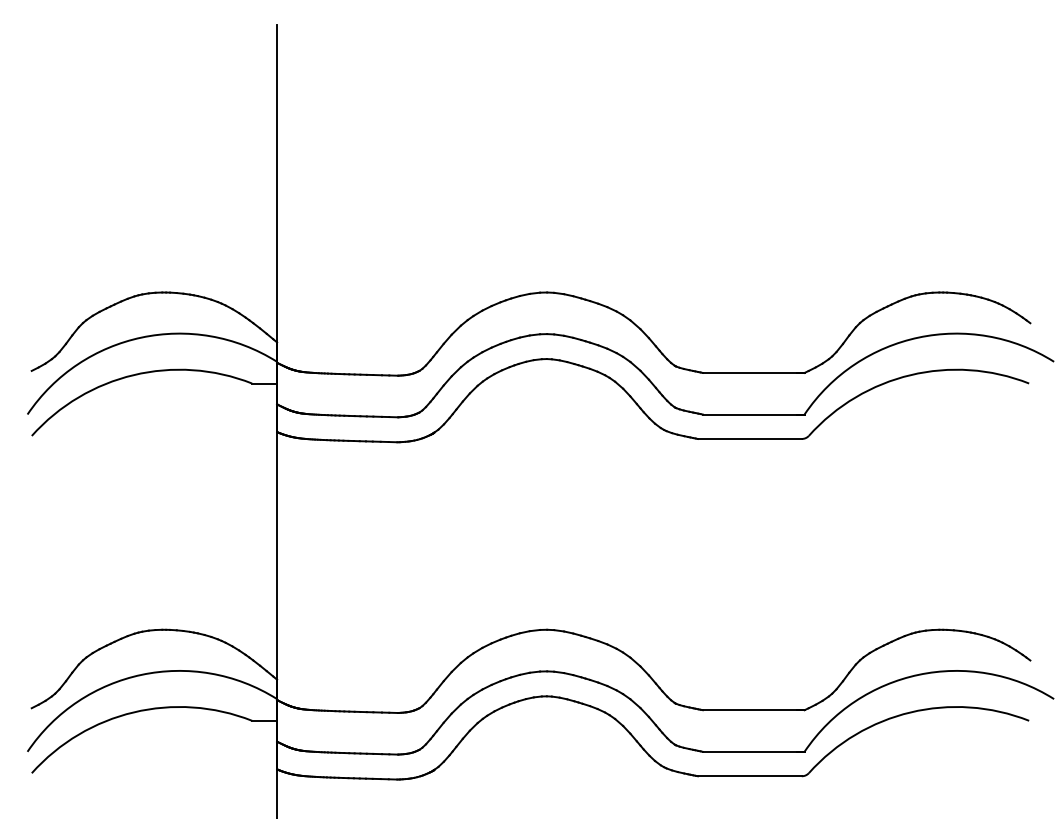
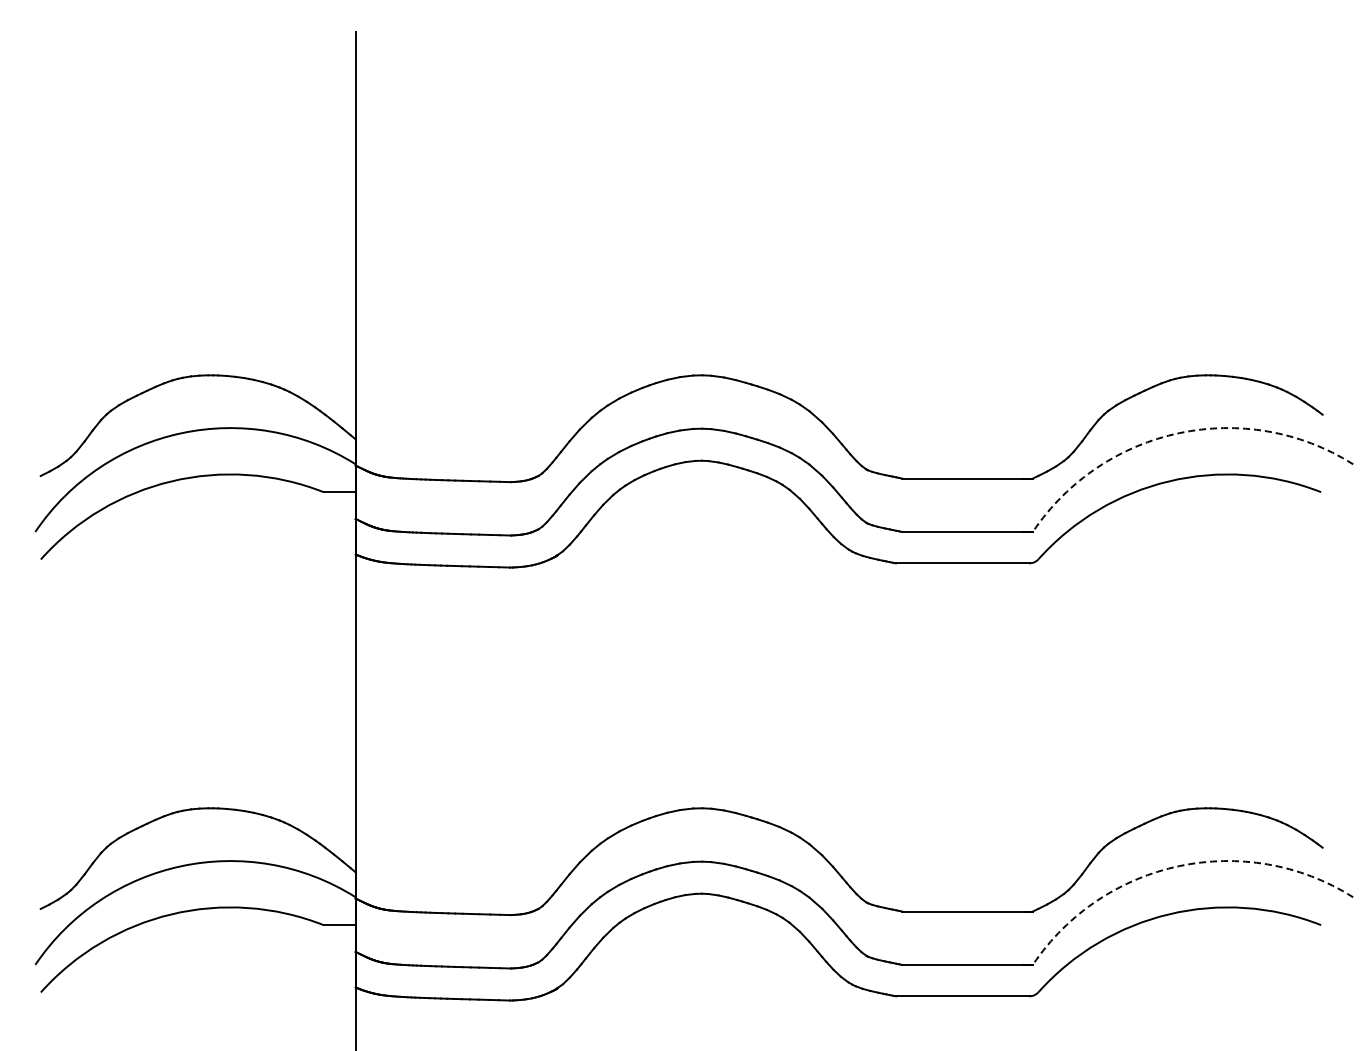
arc: (918, 337) -> (1179, 433), solid -> dashed
arc: (918, 675) -> (1179, 866), solid -> dashed

